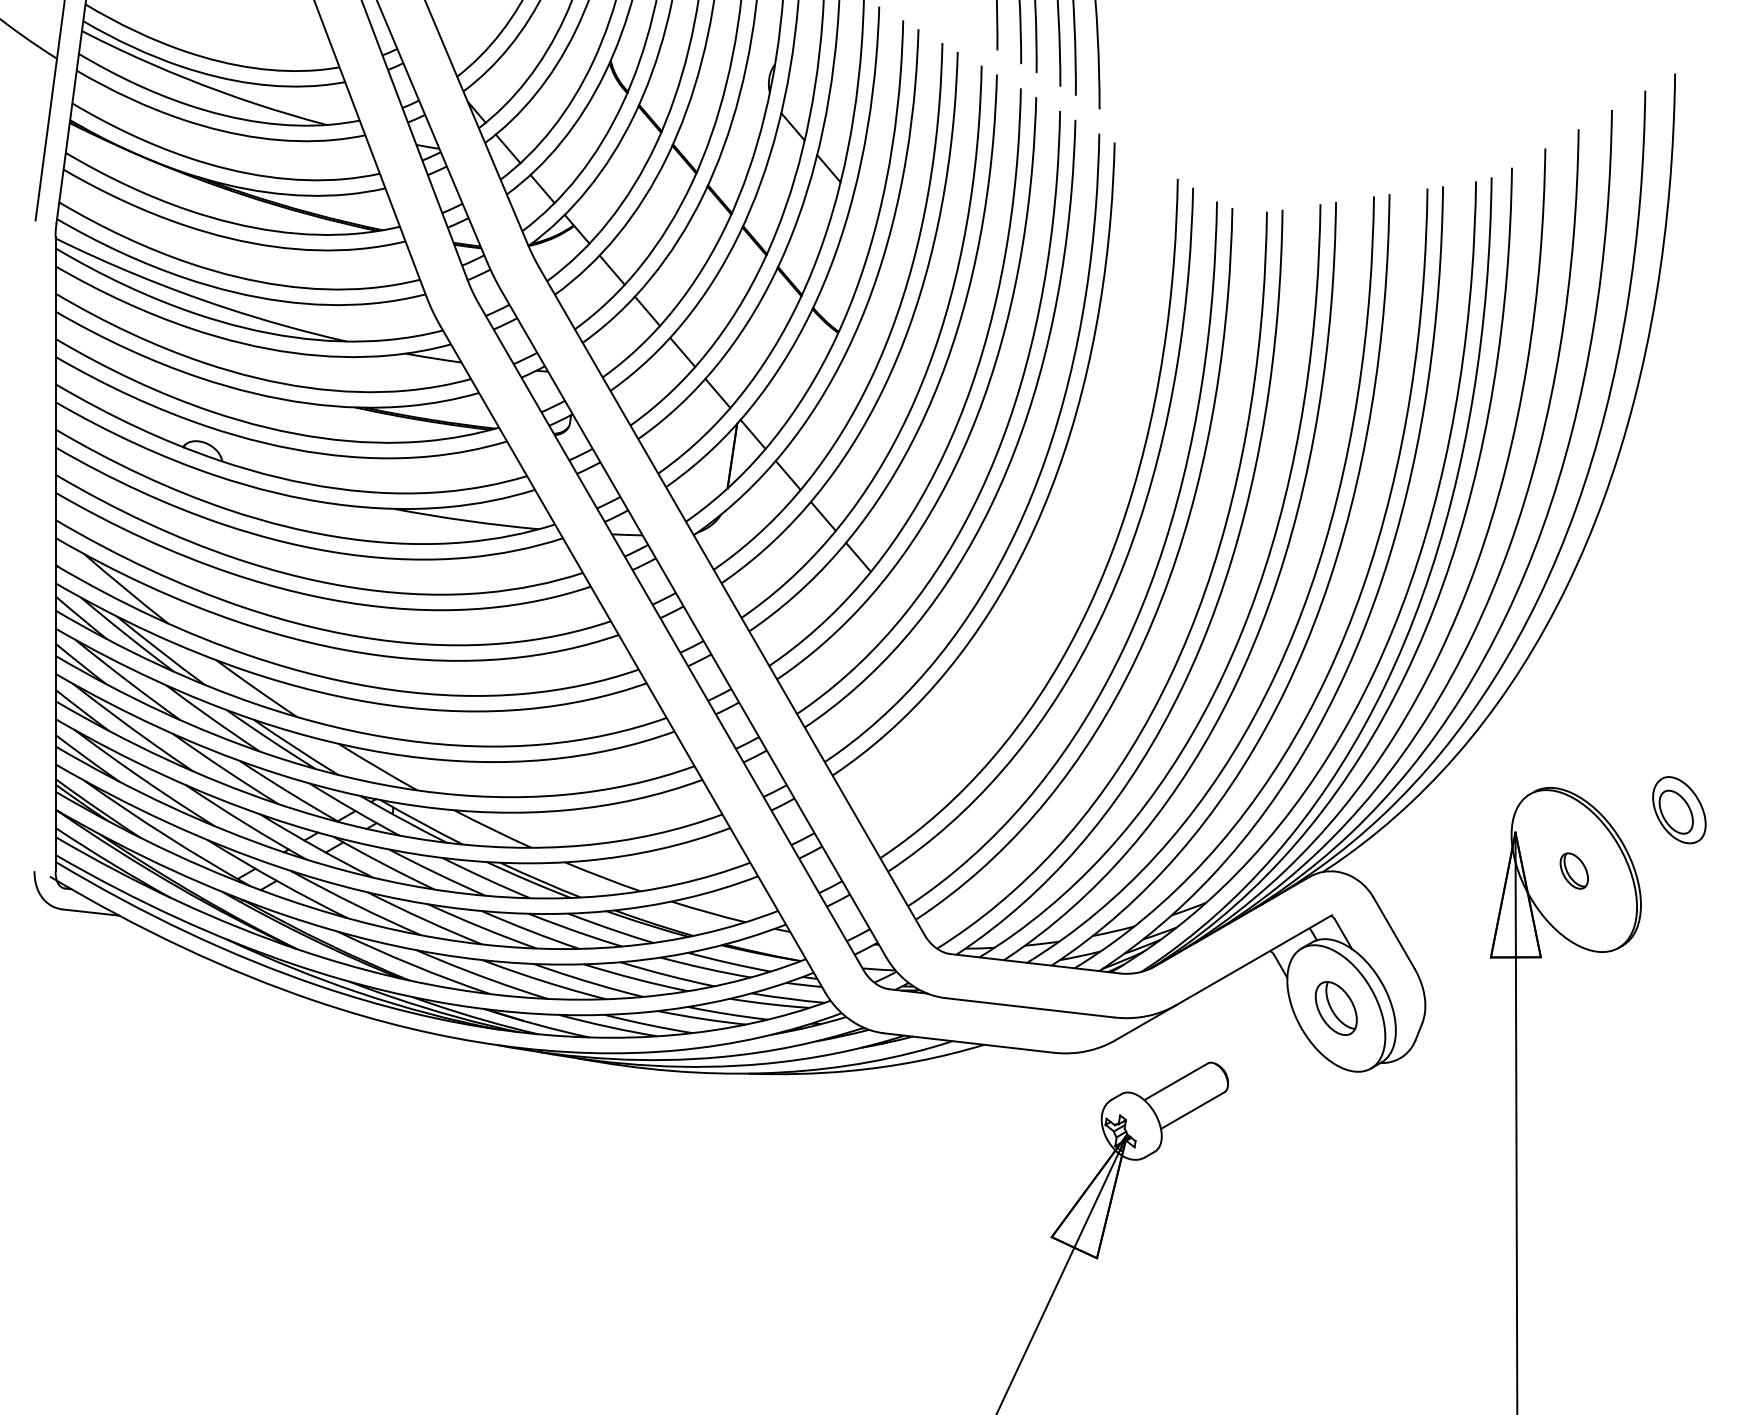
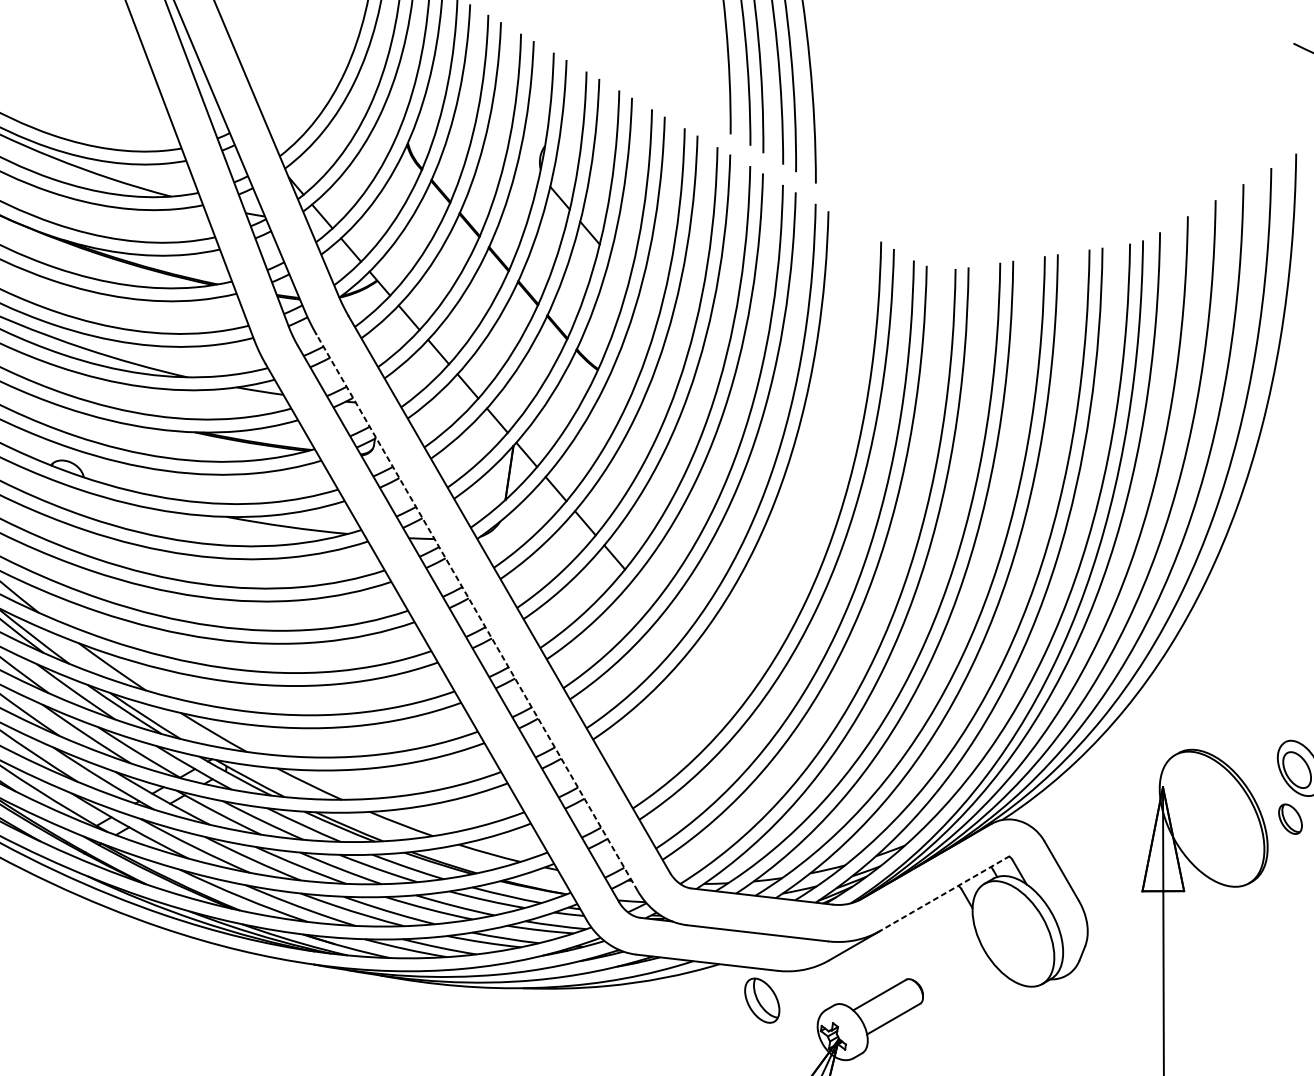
line: (693, 623) -> (477, 612), solid -> dashed
part: (1573, 870) -> (1289, 818), moved
line: (1254, 960) -> (945, 893), solid -> dashed
part: (1335, 1008) -> (761, 1000), moved

